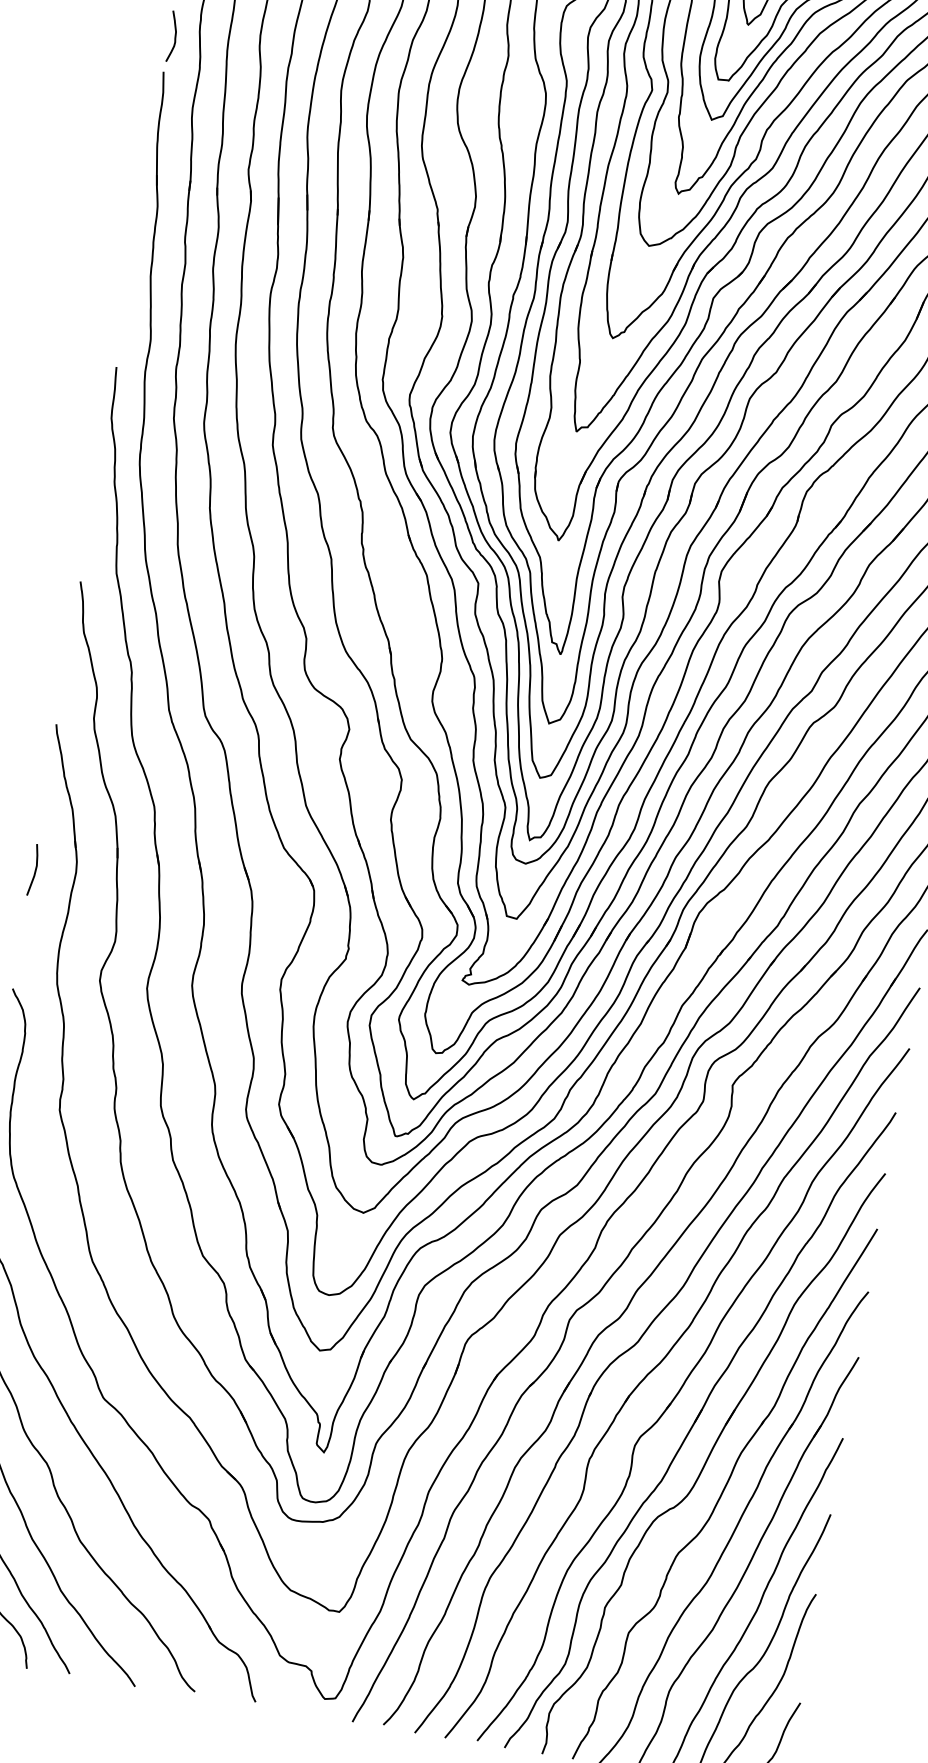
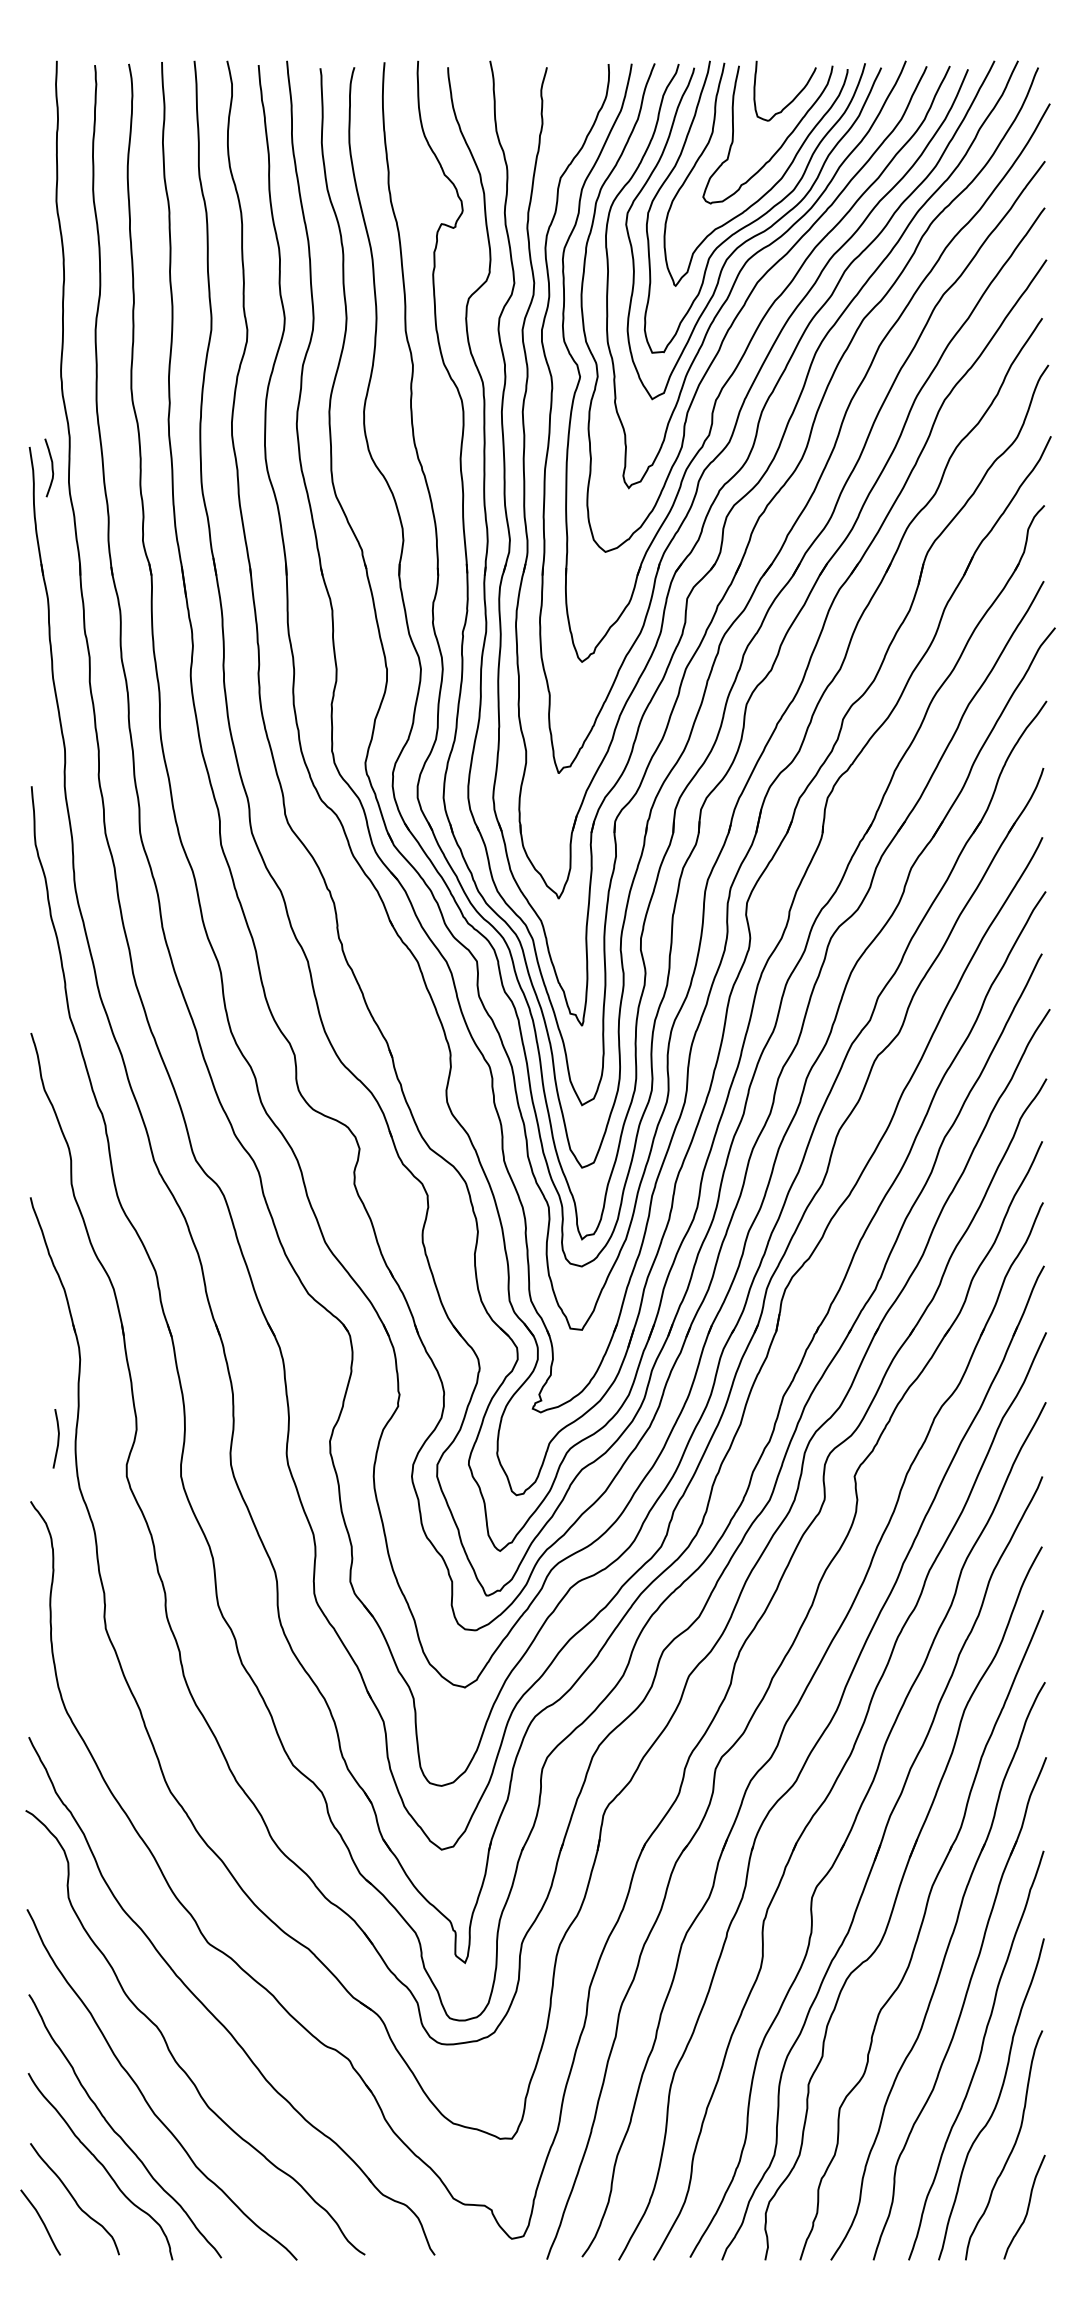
curve: (174, 36) -> (51, 467), moved
line: (34, 870) -> (57, 1438), moved

